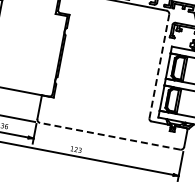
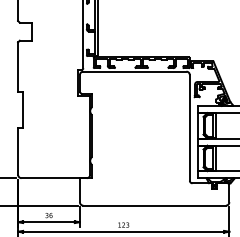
line: (159, 66) -> (189, 127), dashed -> solid
line: (110, 136) -> (154, 205), dashed -> solid

